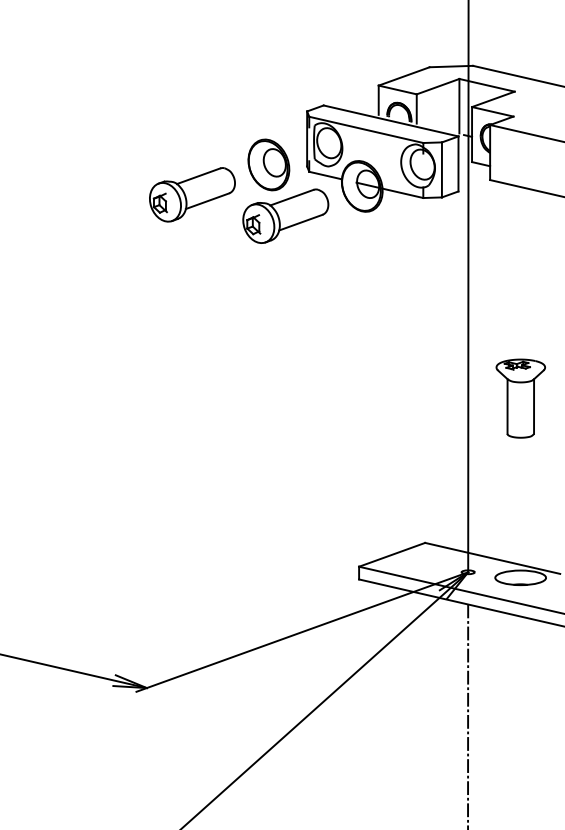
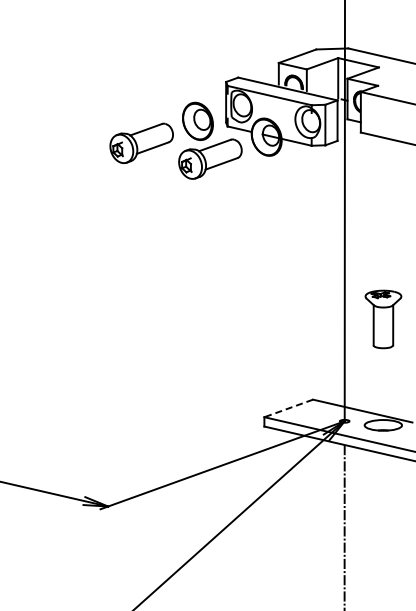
part: (520, 398) -> (383, 319), moved
line: (391, 554) -> (288, 408), solid -> dashed

